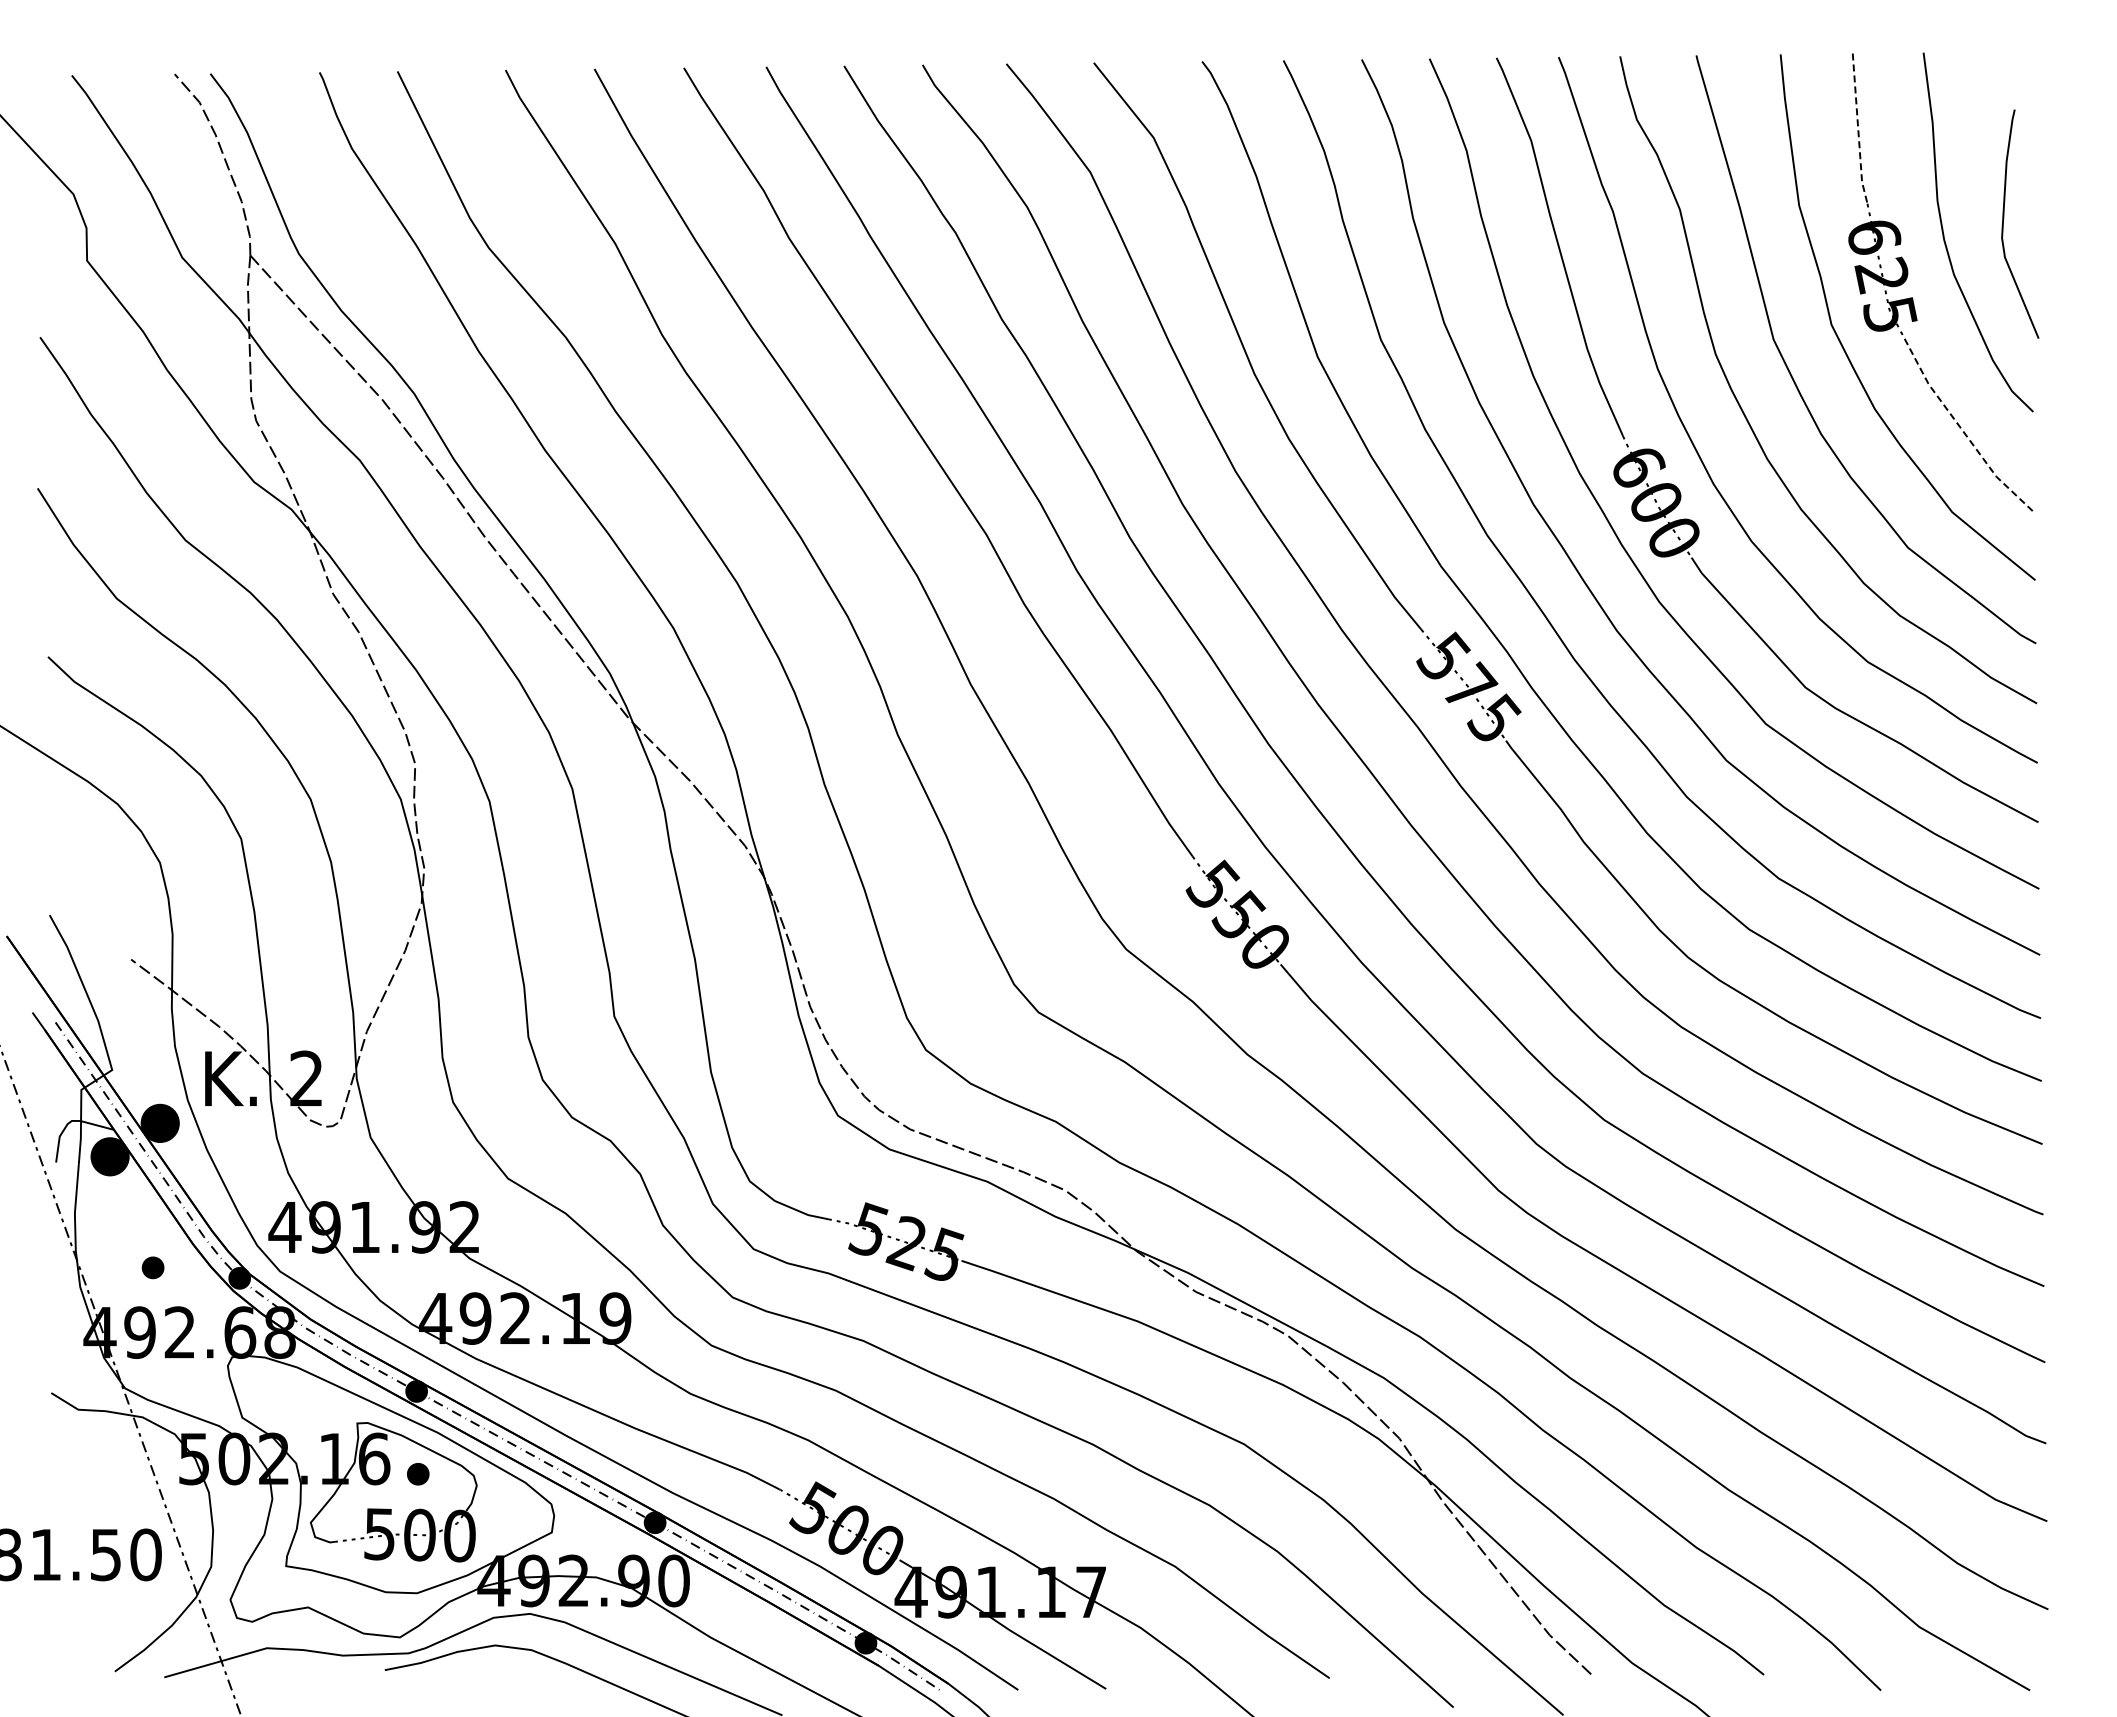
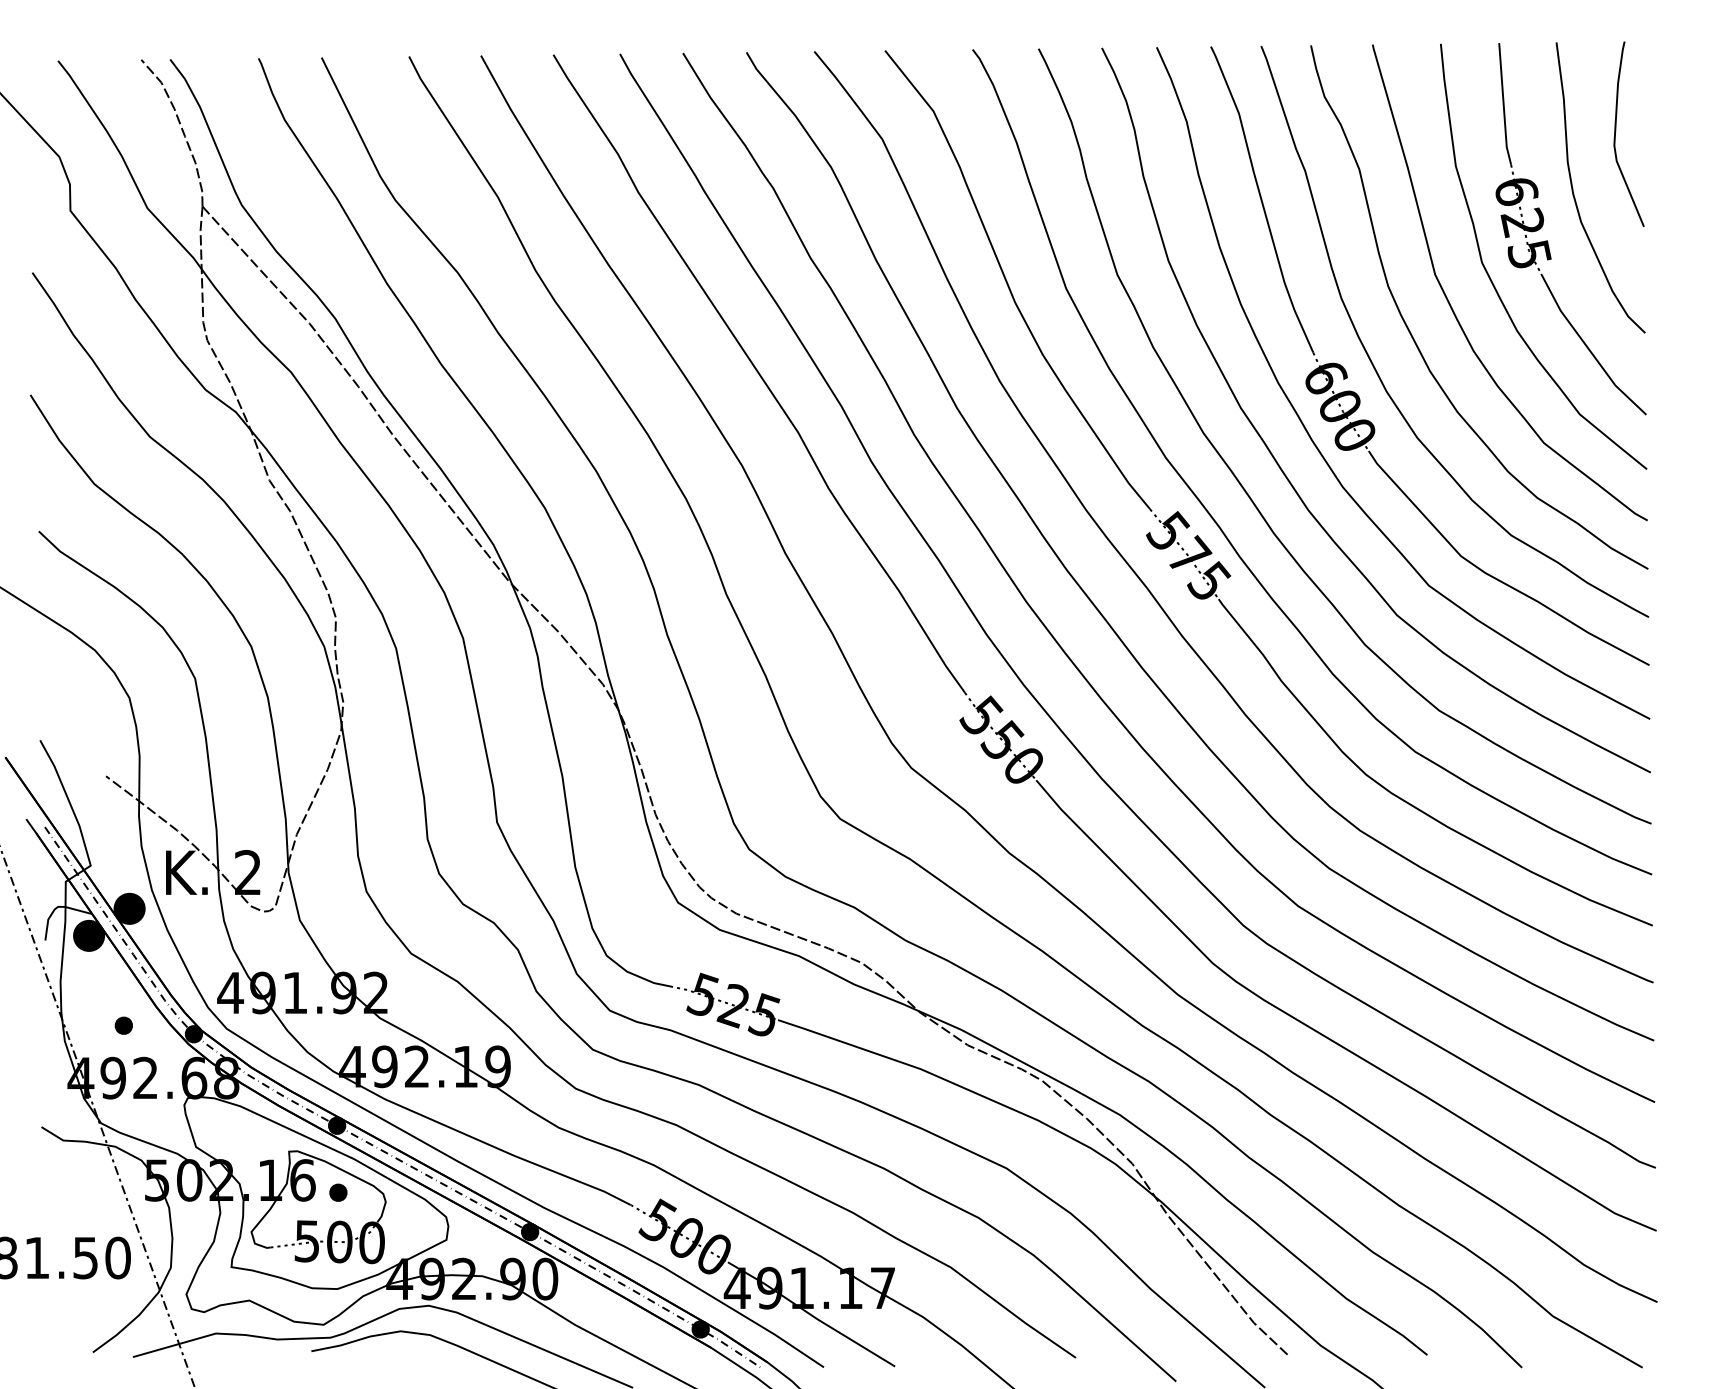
line: (1858, 130) -> (1503, 105), dashed -> solid
curve: (2004, 219) -> (1616, 130), moved
line: (1962, 430) -> (1588, 348), dashed -> solid

